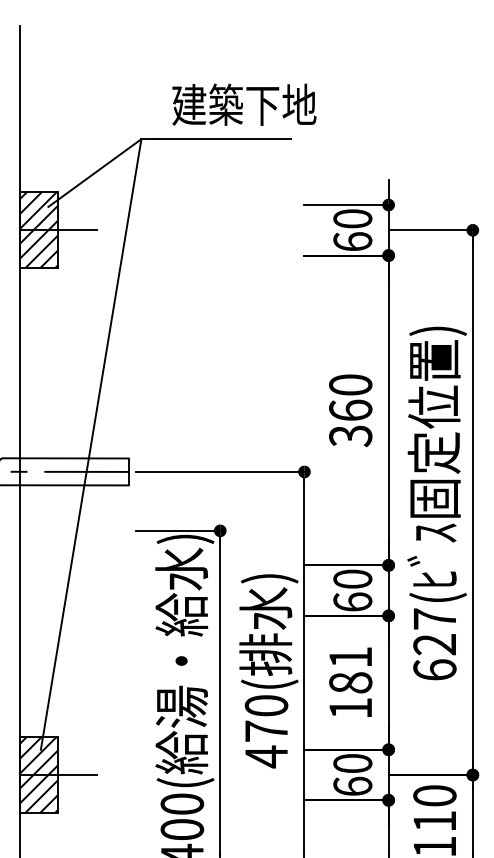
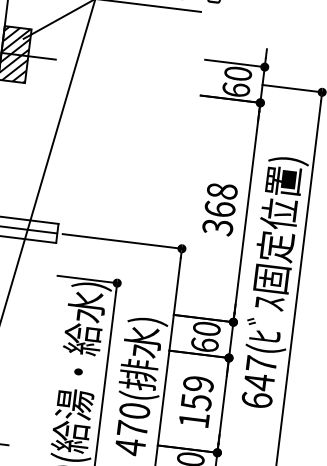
text: (350, 384) -> (222, 190), 360 -> 368
text: (434, 644) -> (259, 382), 627( -> 647(
text: (350, 670) -> (197, 393), 181 -> 159

